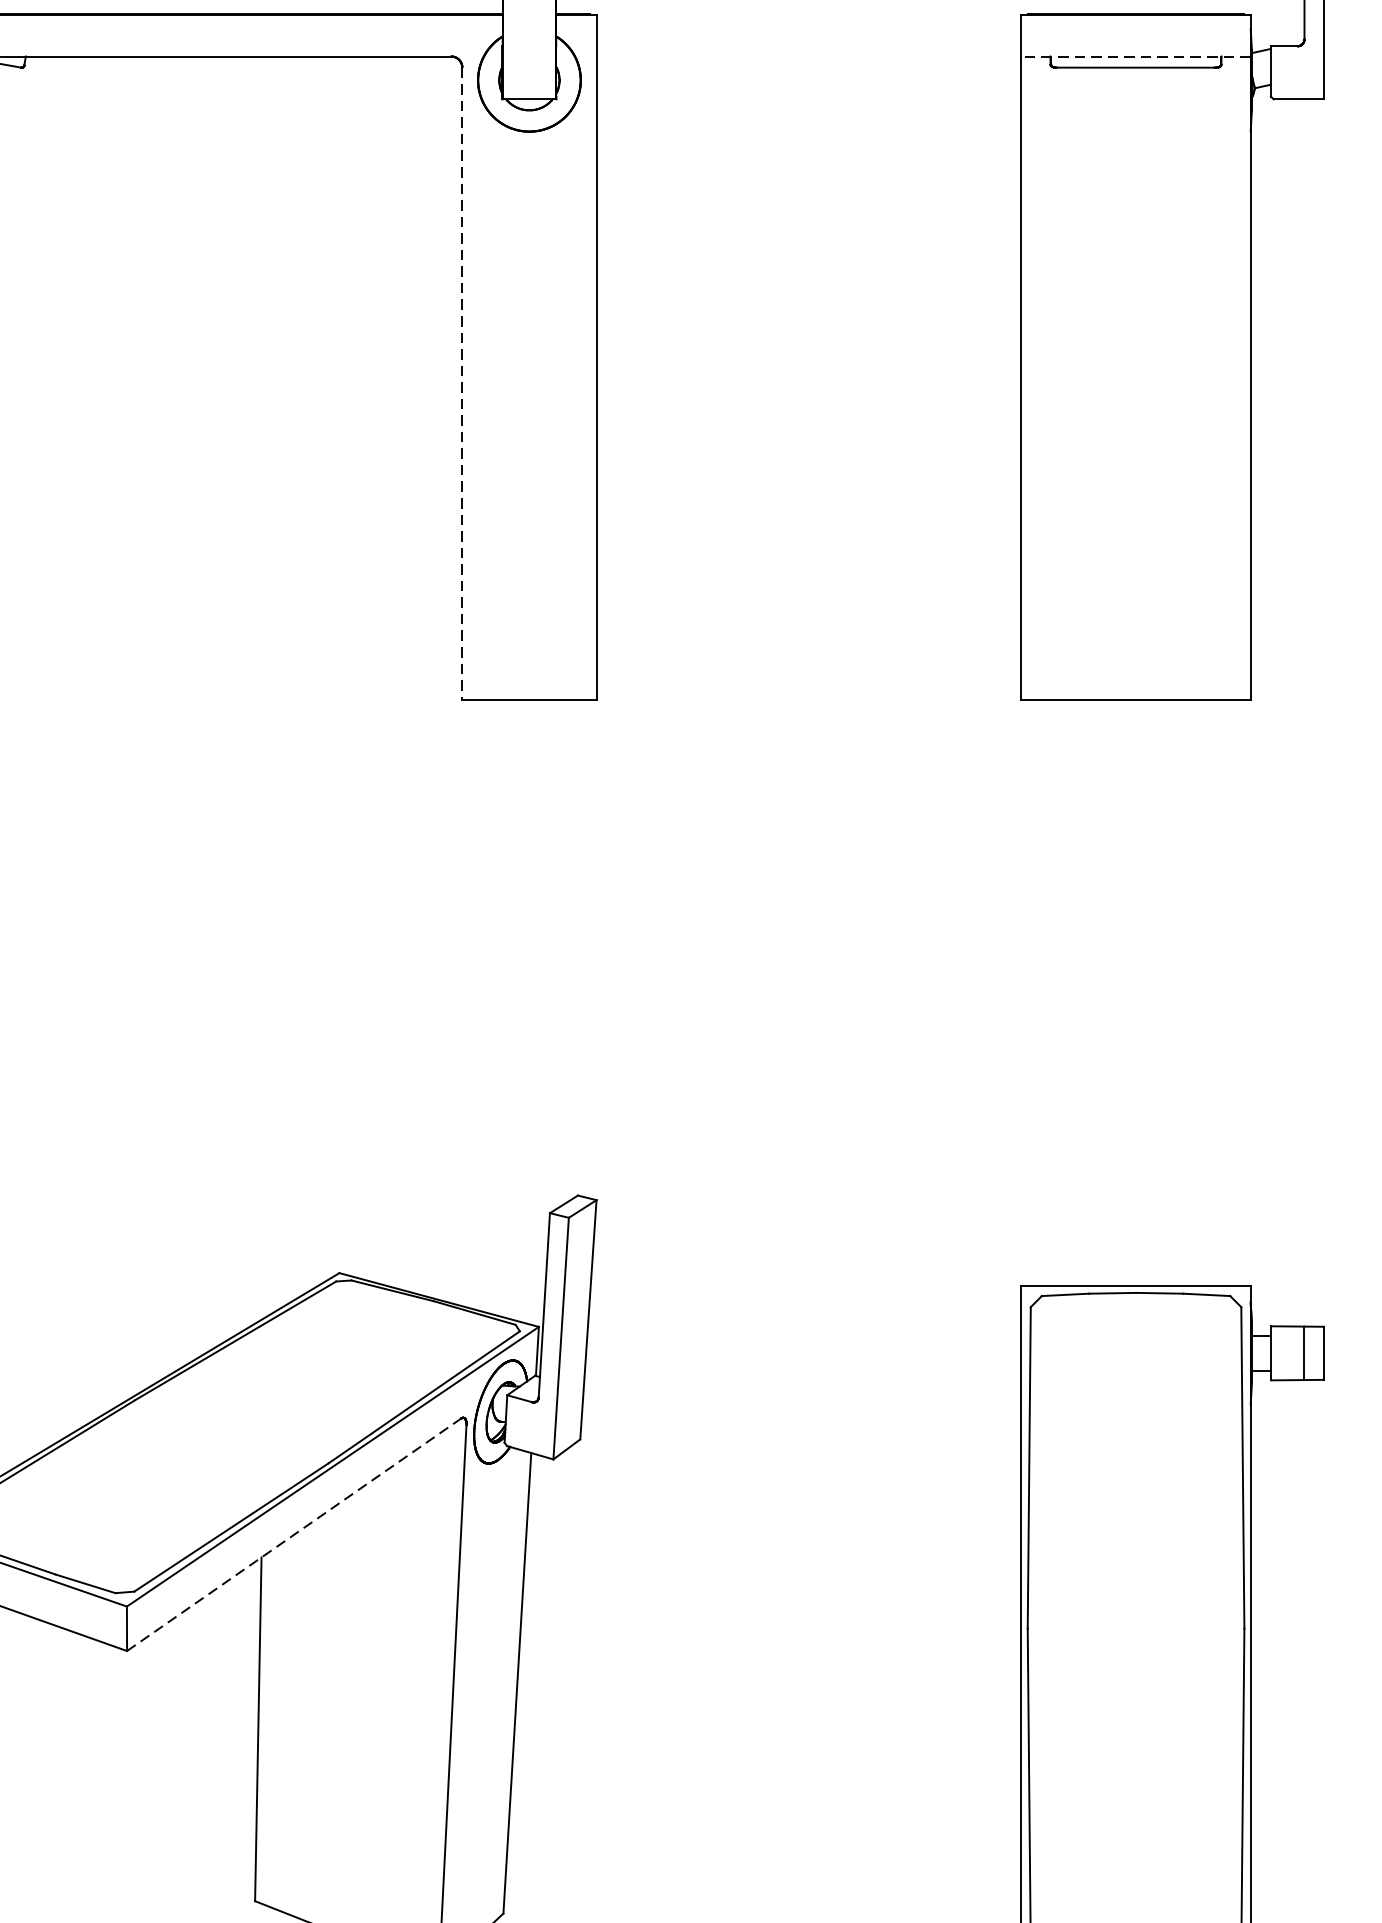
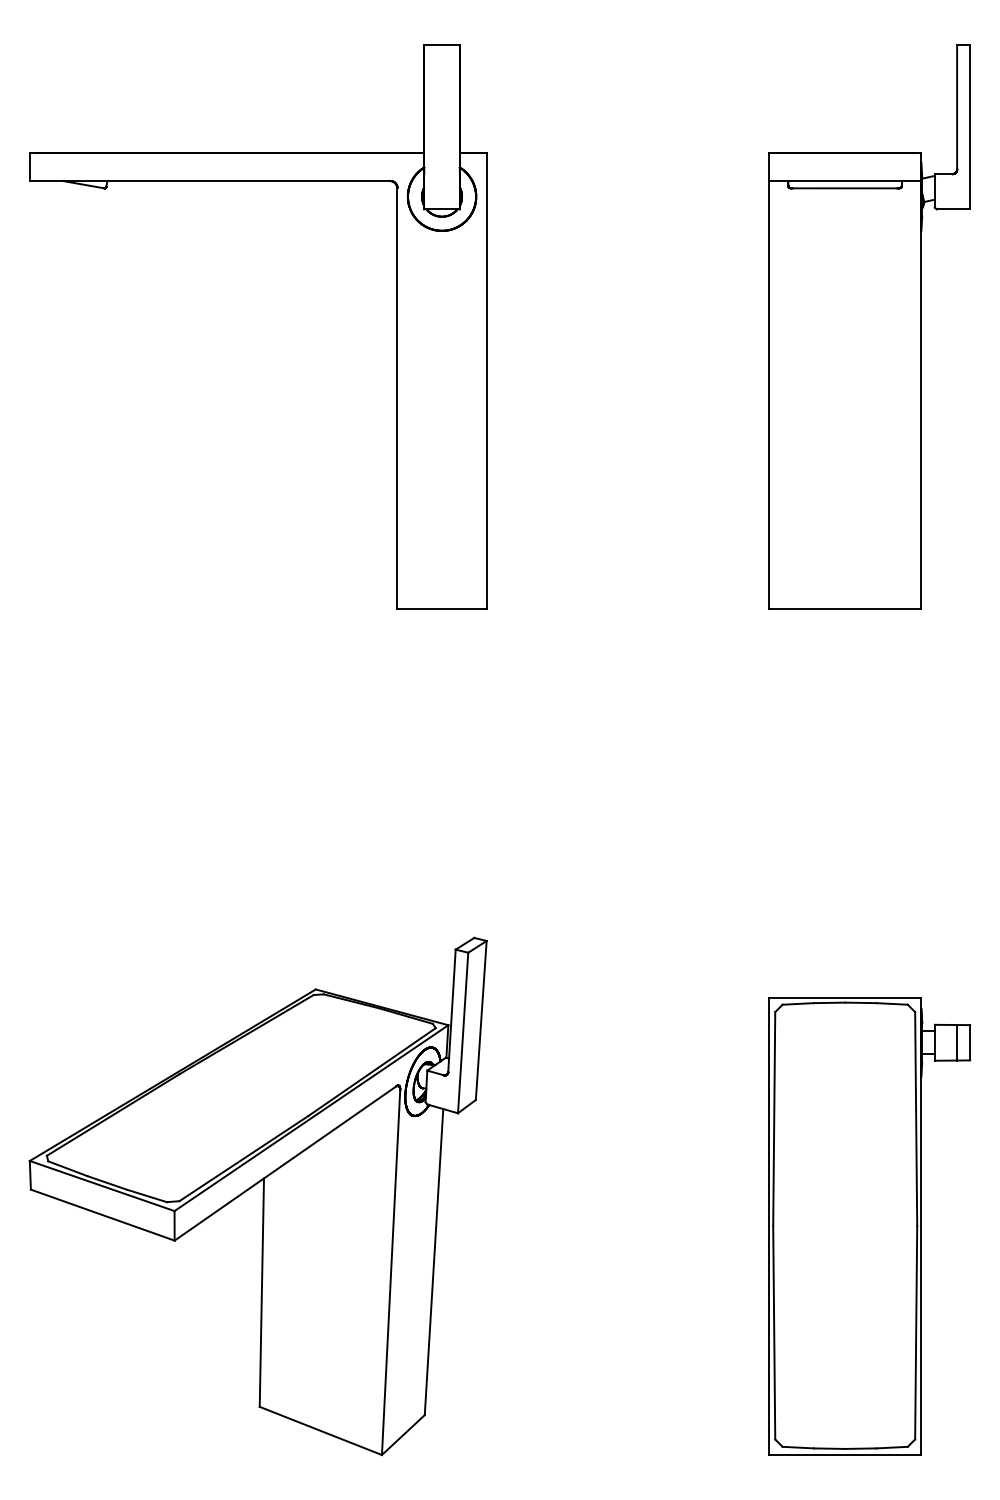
line: (1134, 55) -> (844, 180), dashed -> solid
line: (462, 385) -> (397, 399), dashed -> solid
line: (295, 1534) -> (286, 1163), dashed -> solid

